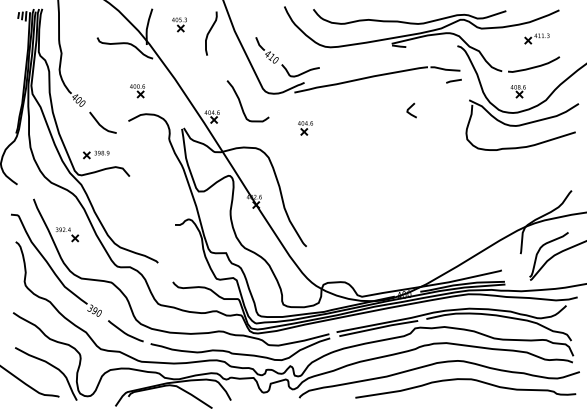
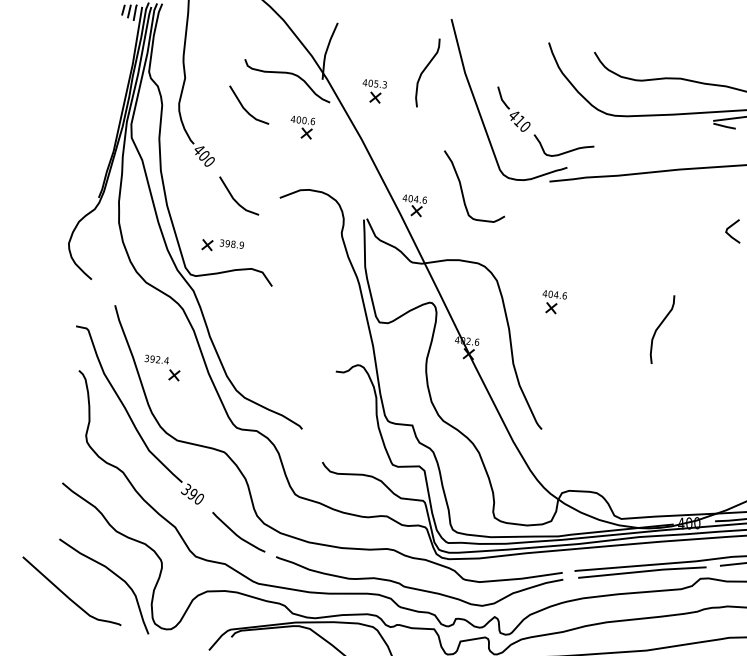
part: (179, 24) -> (374, 91), moved
line: (100, 67) -> (244, 107), added
part: (137, 91) -> (302, 128), moved
part: (305, 128) -> (553, 302), moved
curve: (372, 176) -> (659, 329), added

